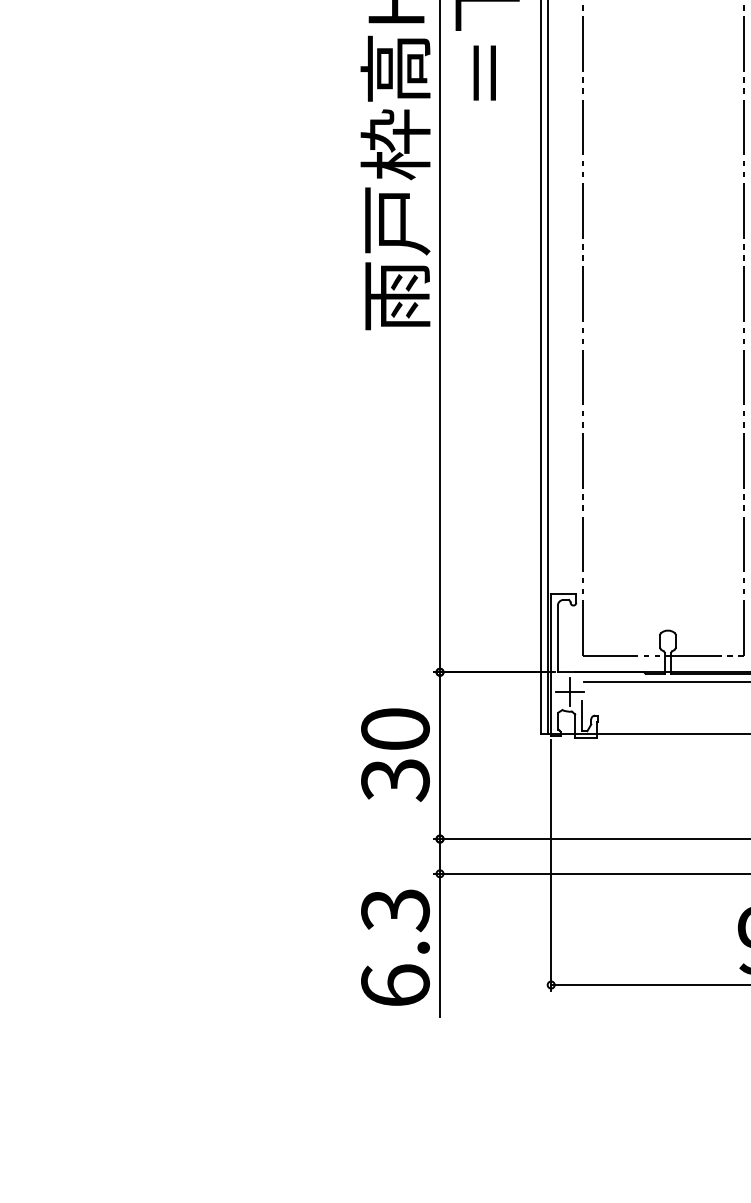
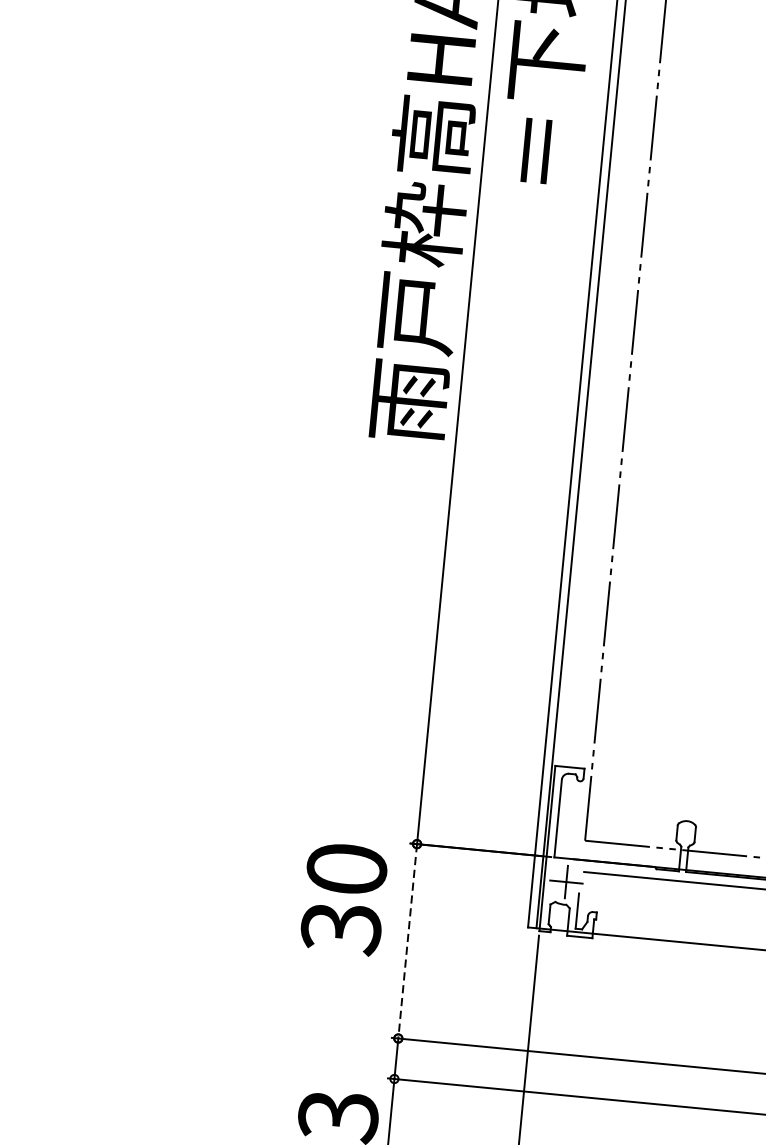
text: (395, 754) -> (344, 898), moved
line: (440, 756) -> (408, 942), solid -> dashed

